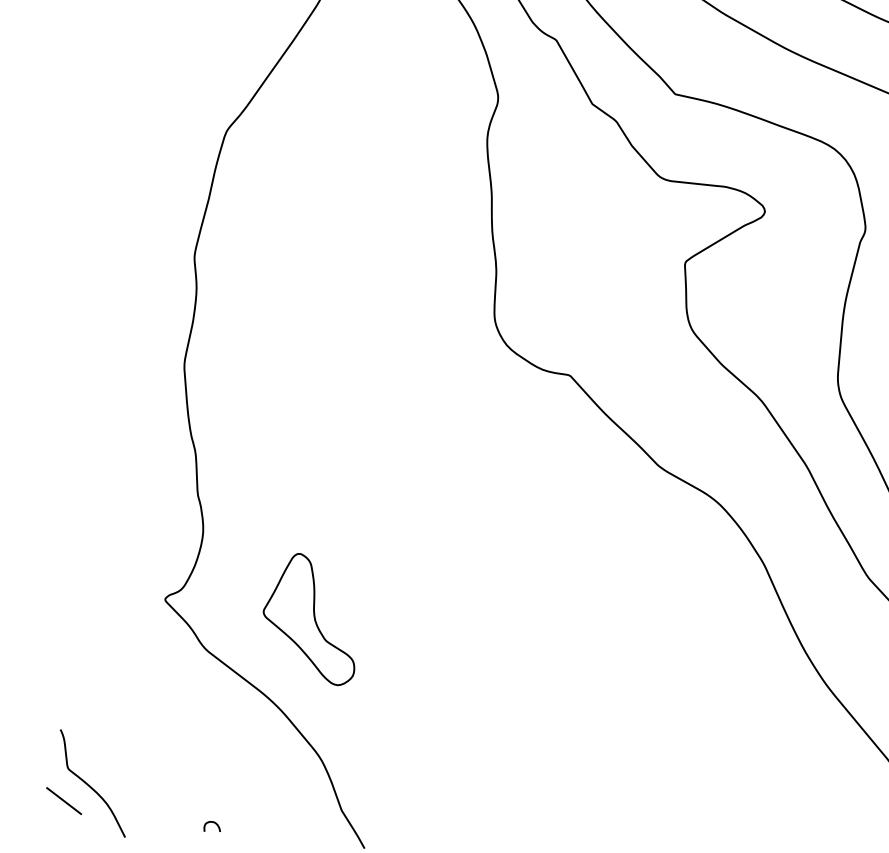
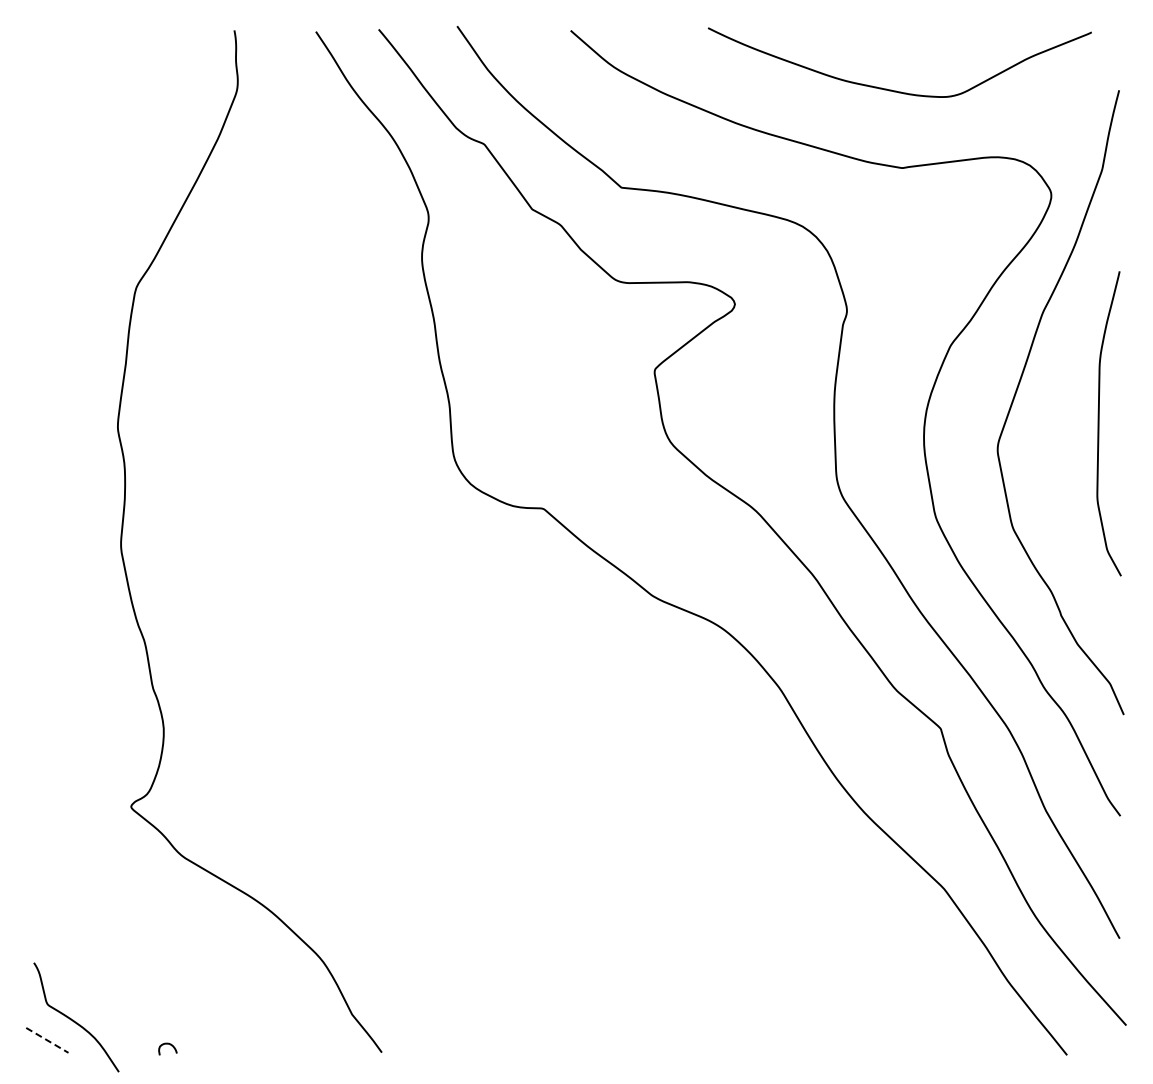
part: (311, 618) -> (293, 808), removed
line: (64, 801) -> (47, 1040), solid -> dashed
curve: (212, 822) -> (167, 1044), moved

